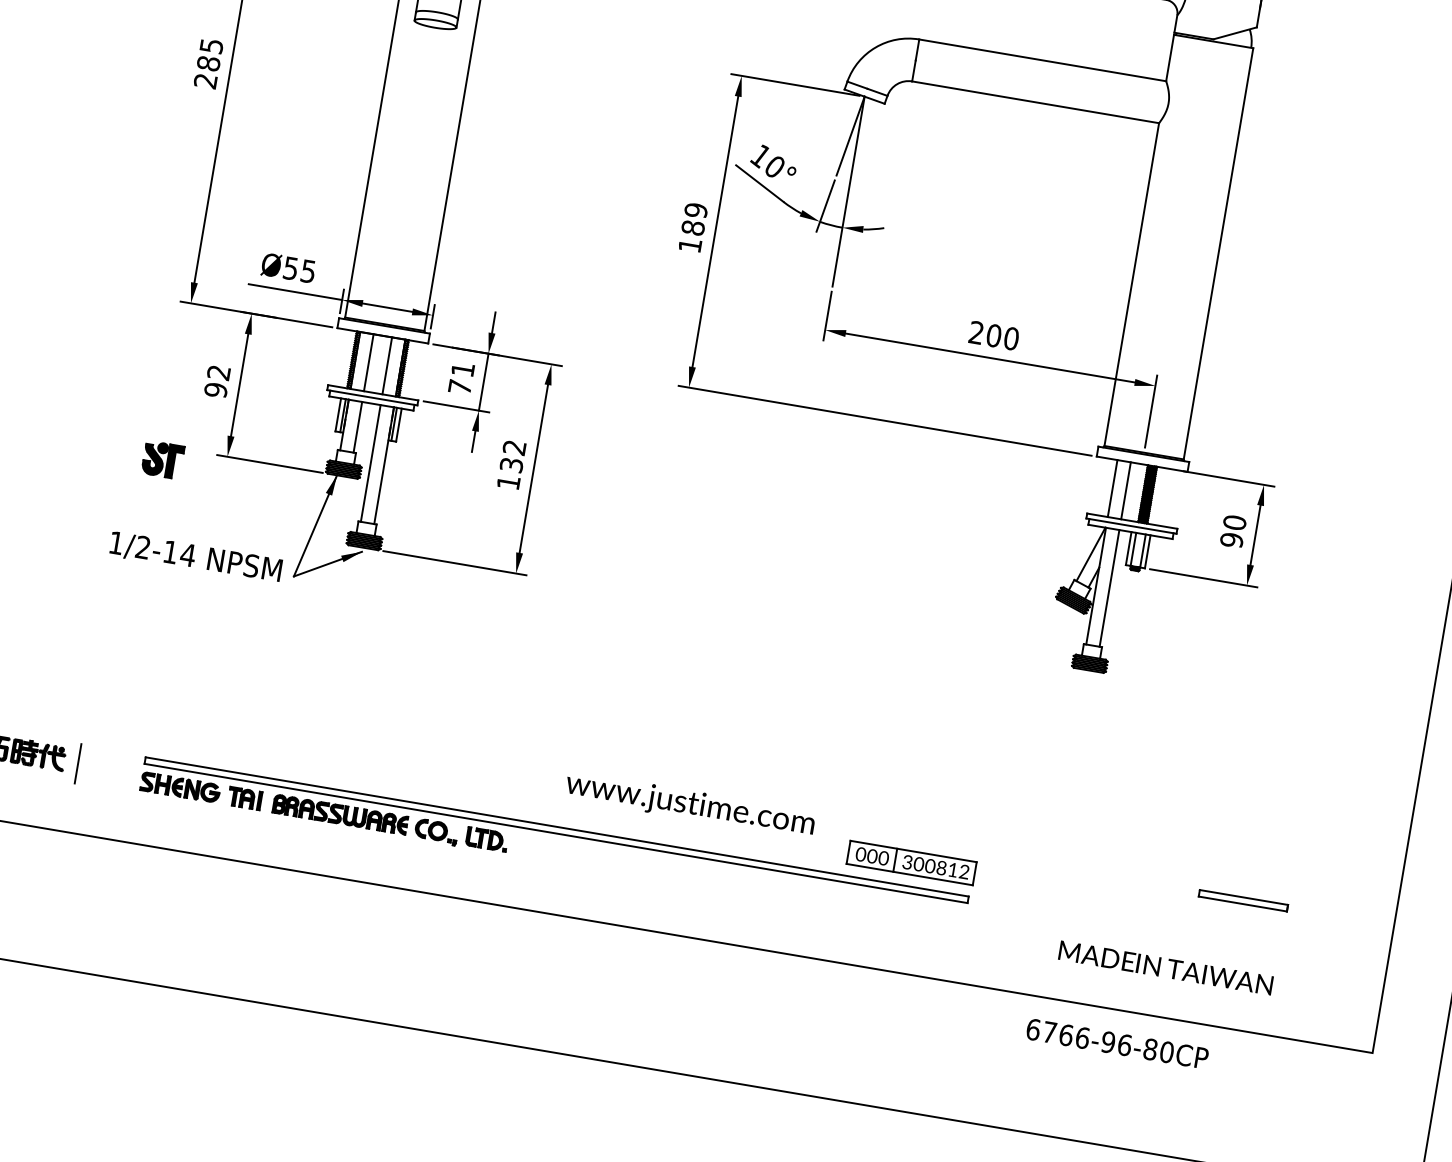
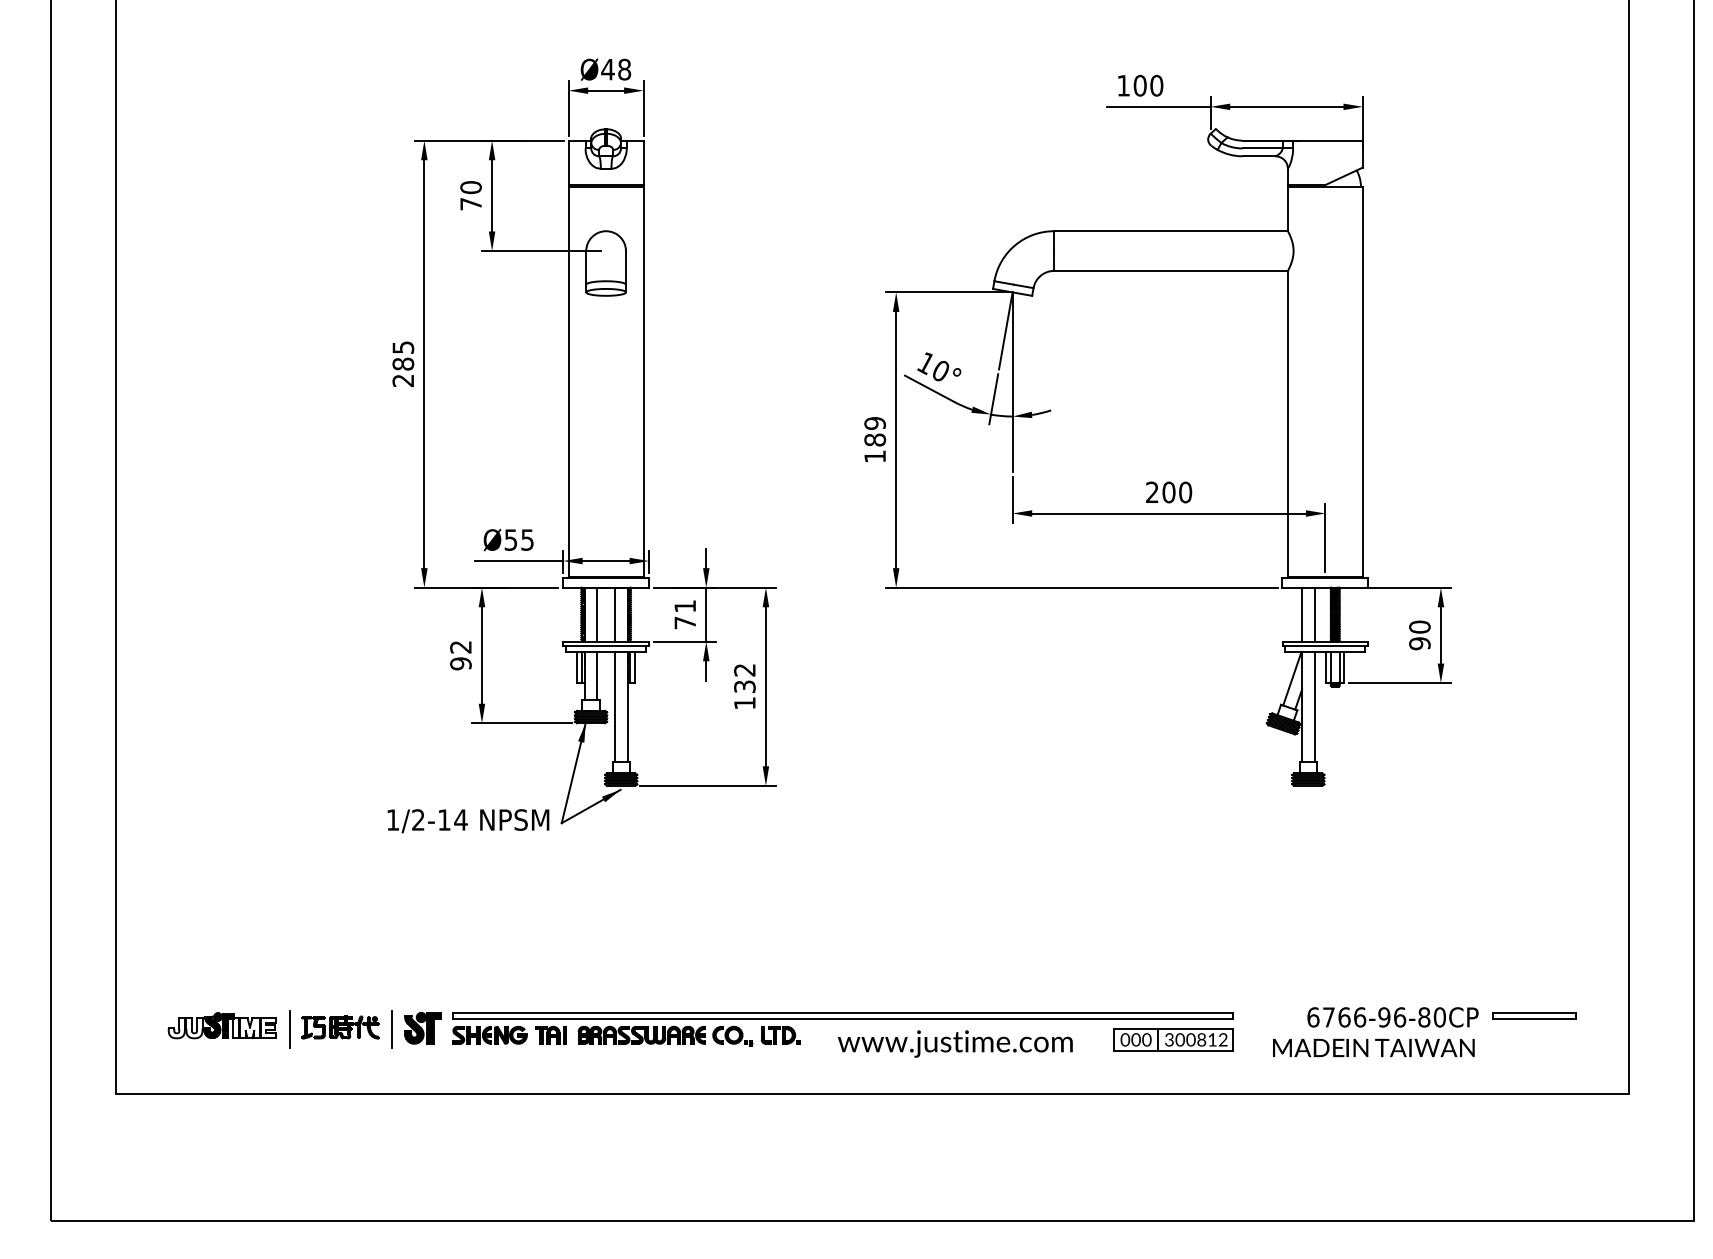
part: (162, 460) -> (422, 1028), moved
text: (690, 804) -> (955, 1043), moved
part: (911, 862) -> (1173, 1039), moved
part: (1243, 900) -> (1534, 1015), moved
text: (1165, 967) -> (1373, 1047), moved
text: (1116, 1043) -> (1392, 1017), moved

